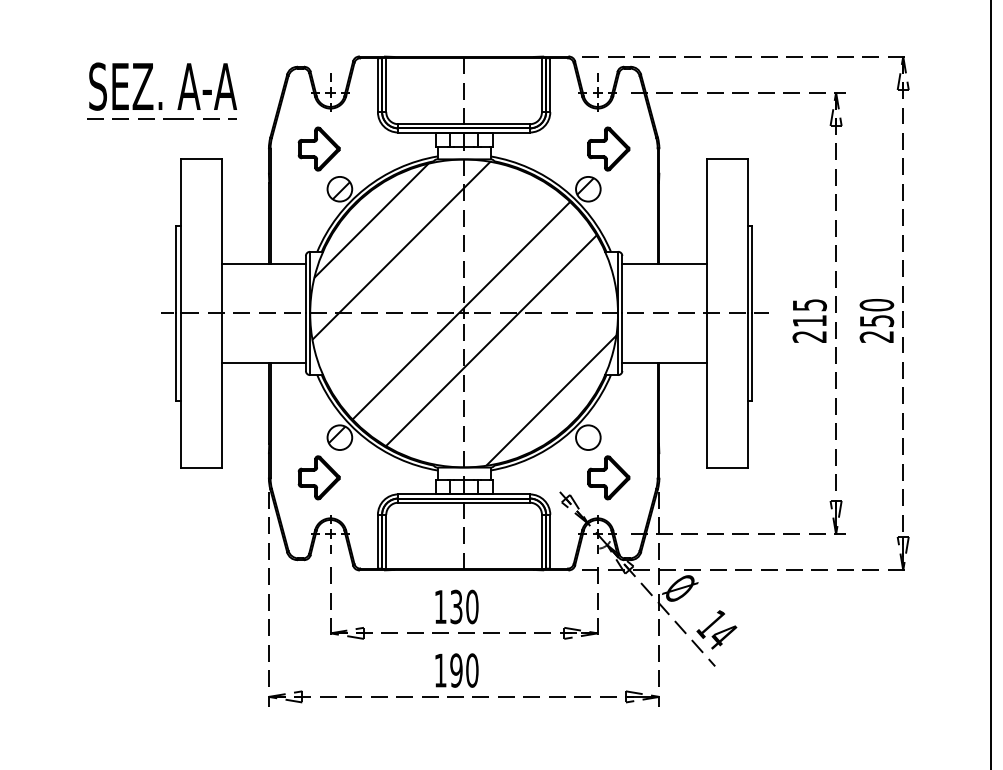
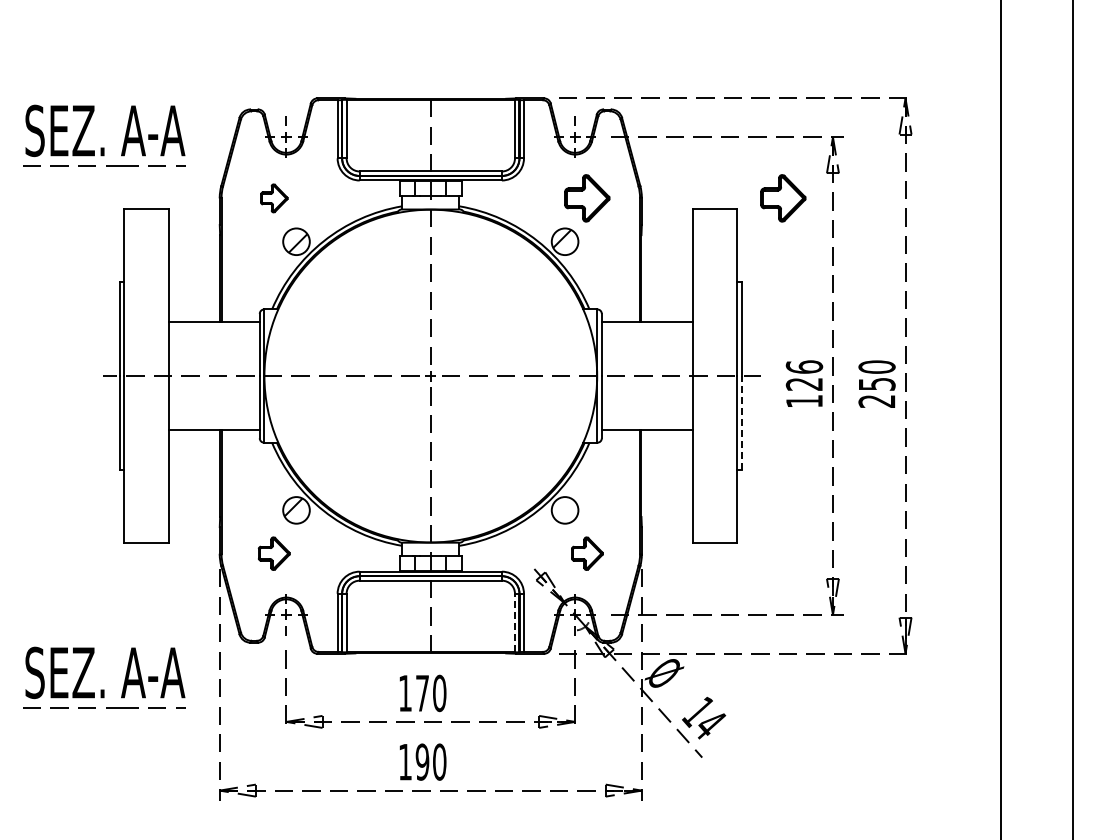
part: (319, 149) -> (274, 198), size x0.6
part: (790, 149) -> (783, 198), added
hatch: (463, 313) -> (430, 376), removed
text: (809, 320) -> (804, 383), 215 -> 126
line: (751, 356) -> (741, 422), solid -> dashed
part: (319, 477) -> (274, 553), size x0.7
part: (609, 477) -> (587, 553), size x0.7
line: (541, 541) -> (514, 622), solid -> dashed
part: (162, 603) -> (104, 689), added
text: (456, 607) -> (422, 693), 130 -> 170

